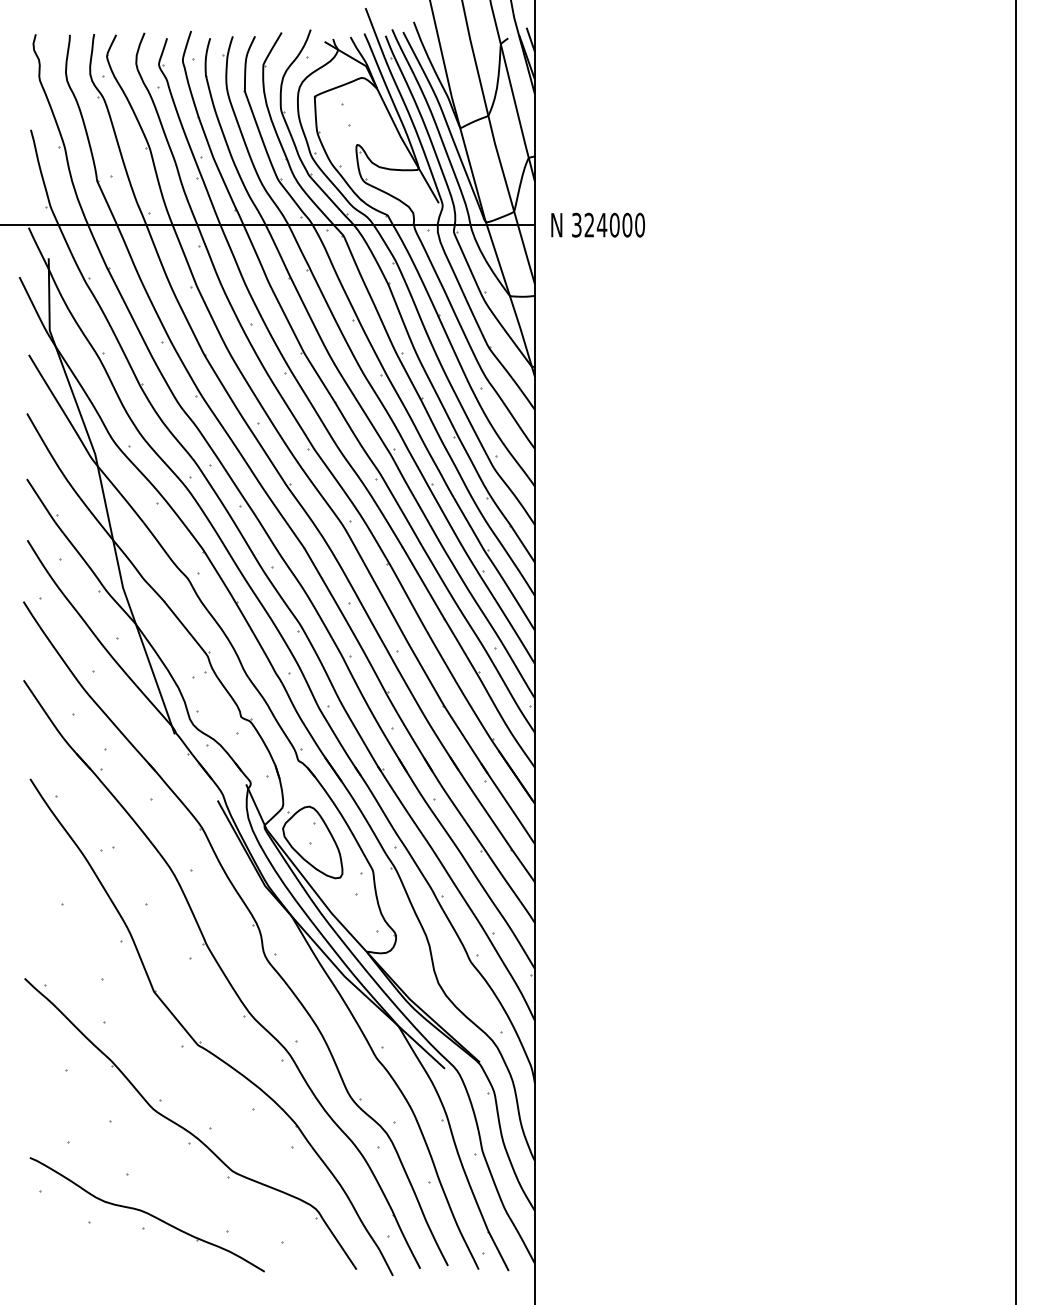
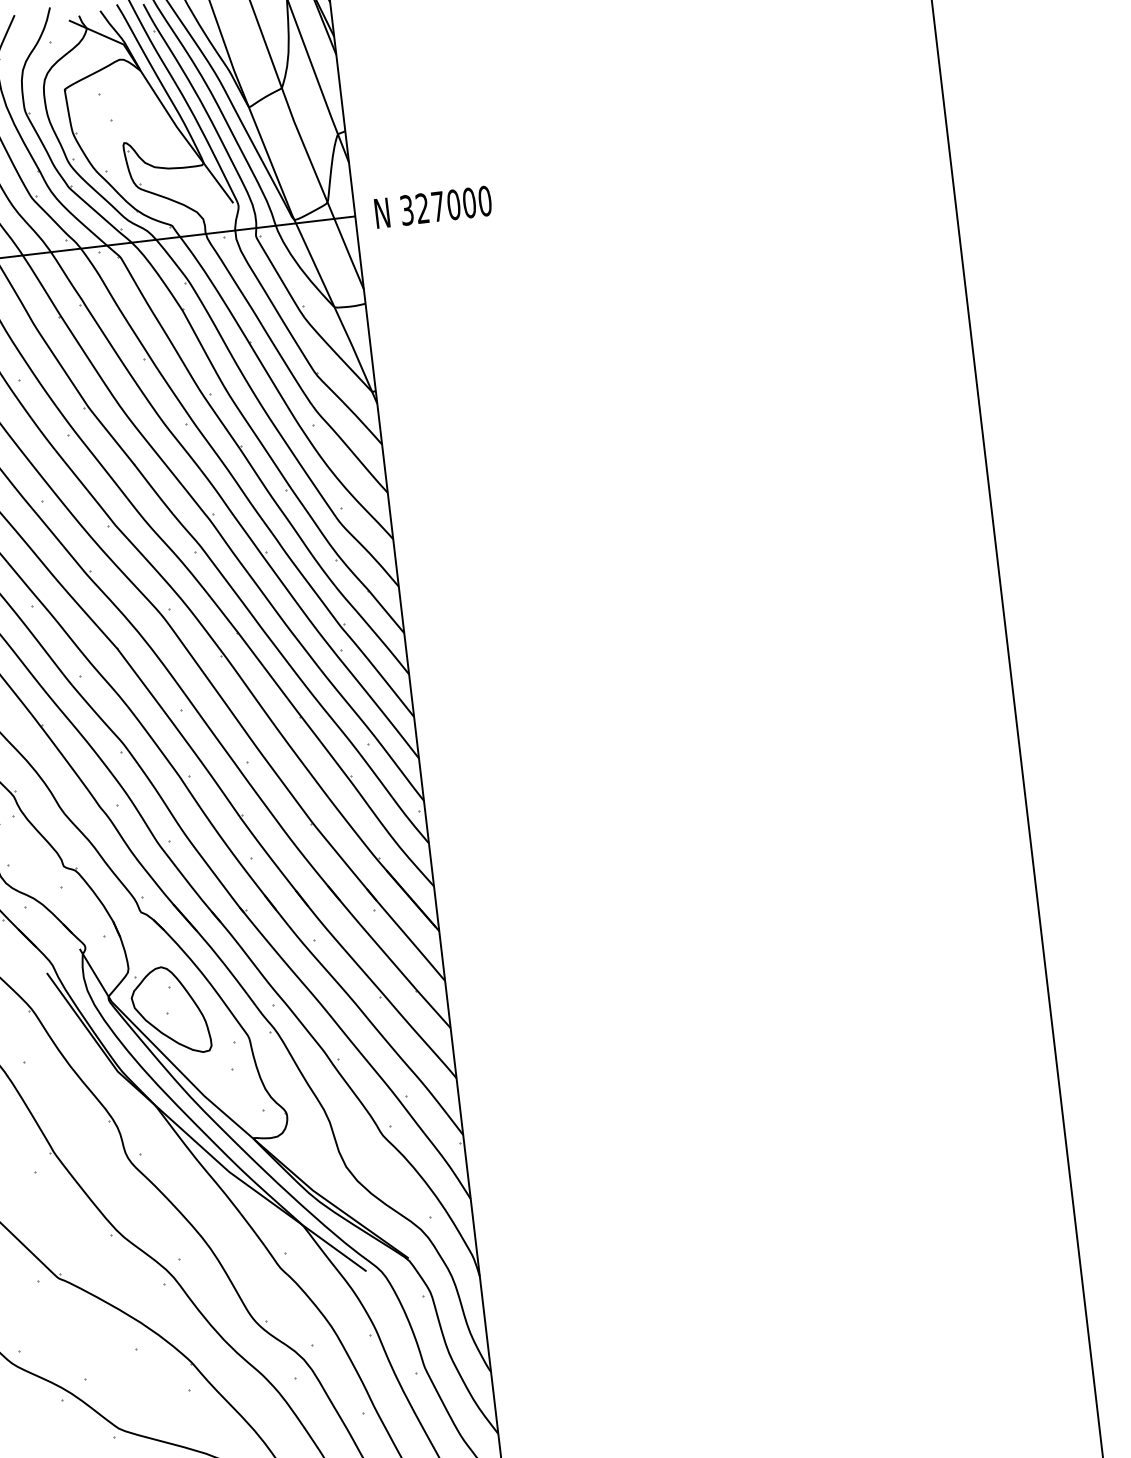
text: (601, 225) -> (437, 207), 324000 -> 327000

